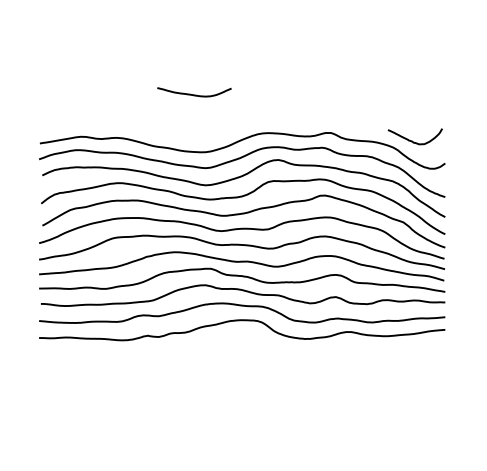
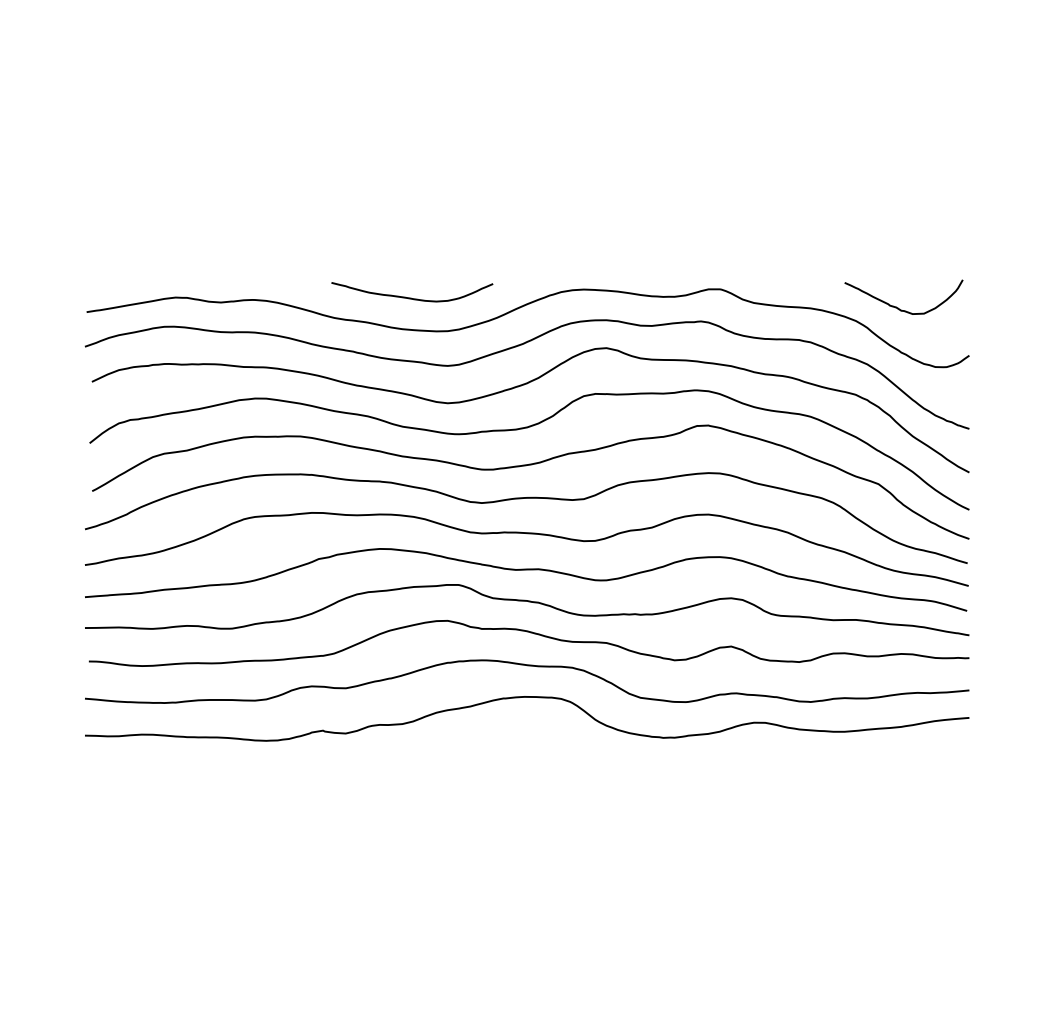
curve: (194, 94) -> (412, 296), moved

